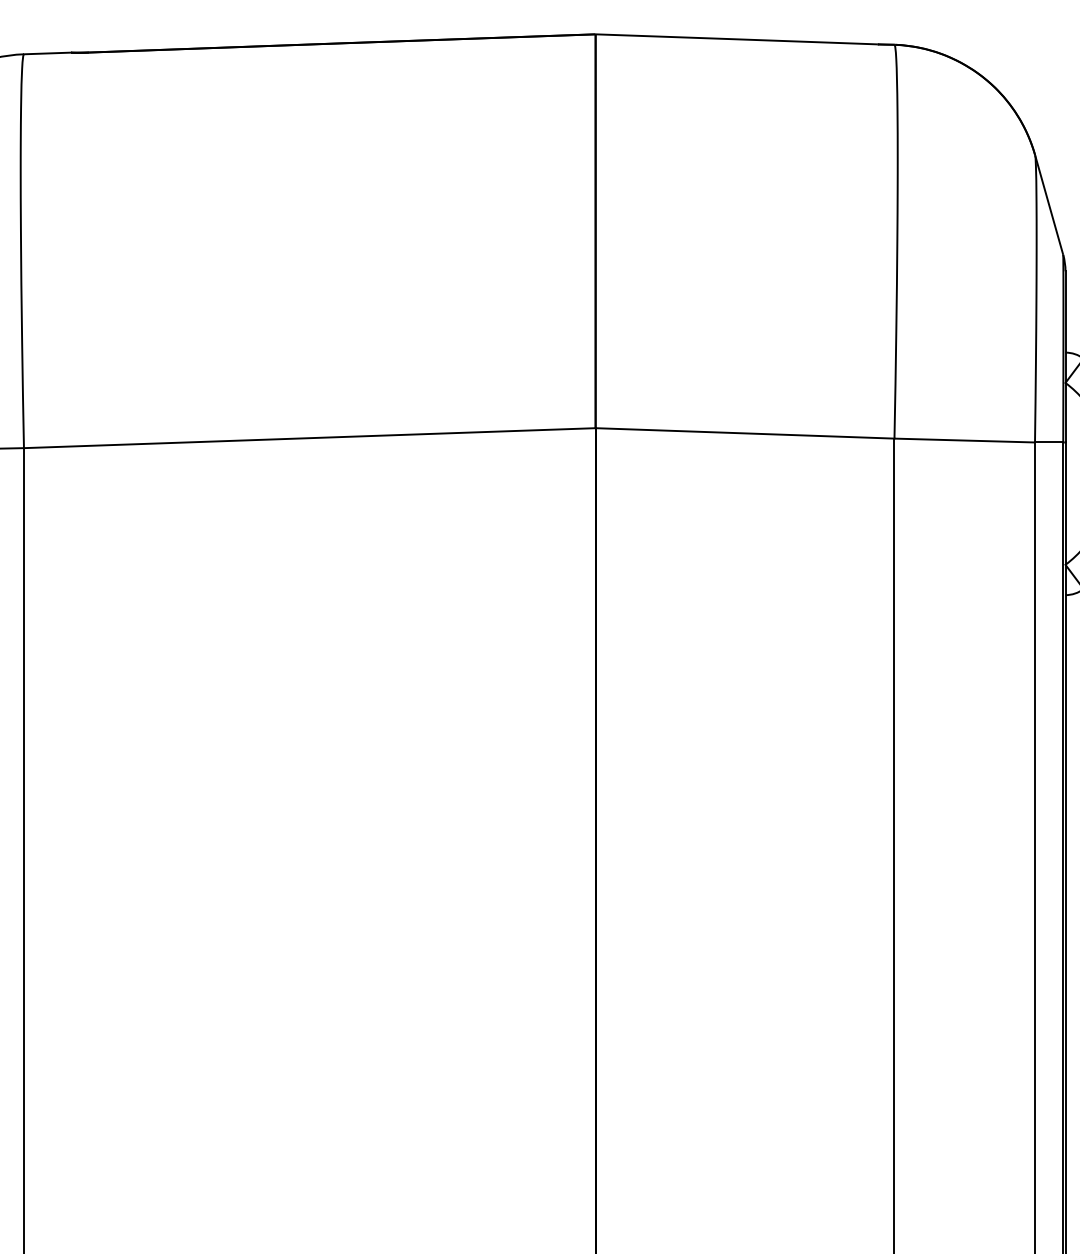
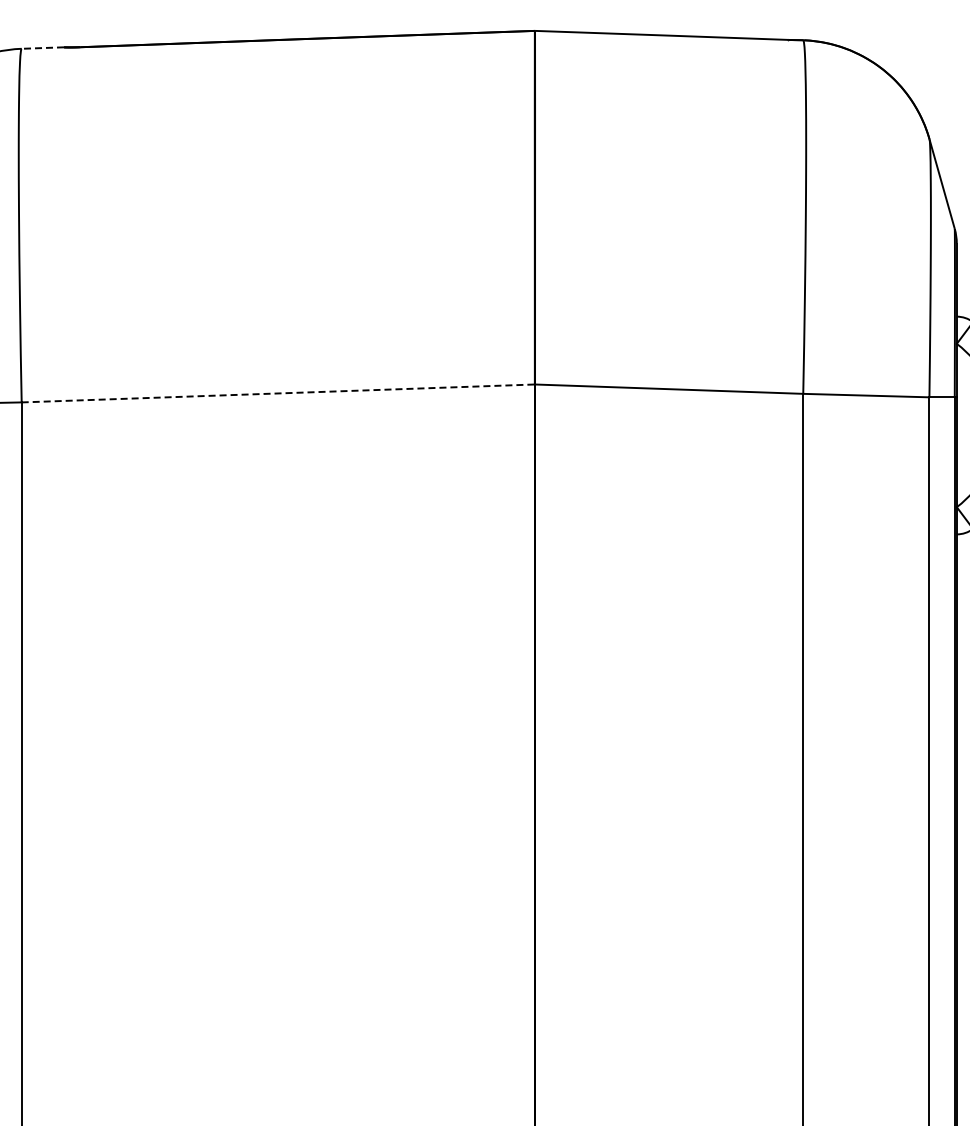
line: (47, 53) -> (42, 48), solid -> dashed
line: (310, 438) -> (278, 393), solid -> dashed

